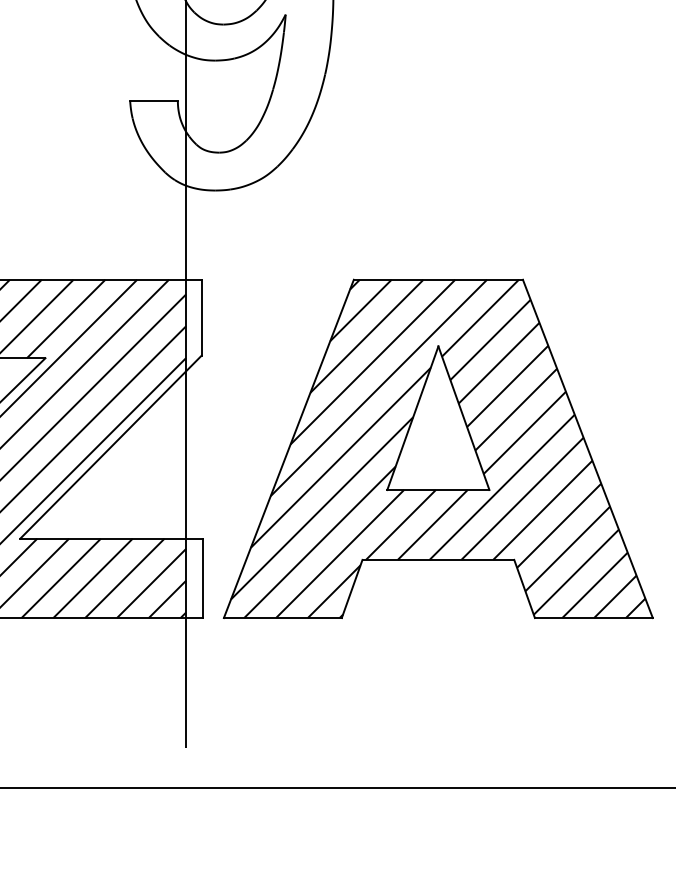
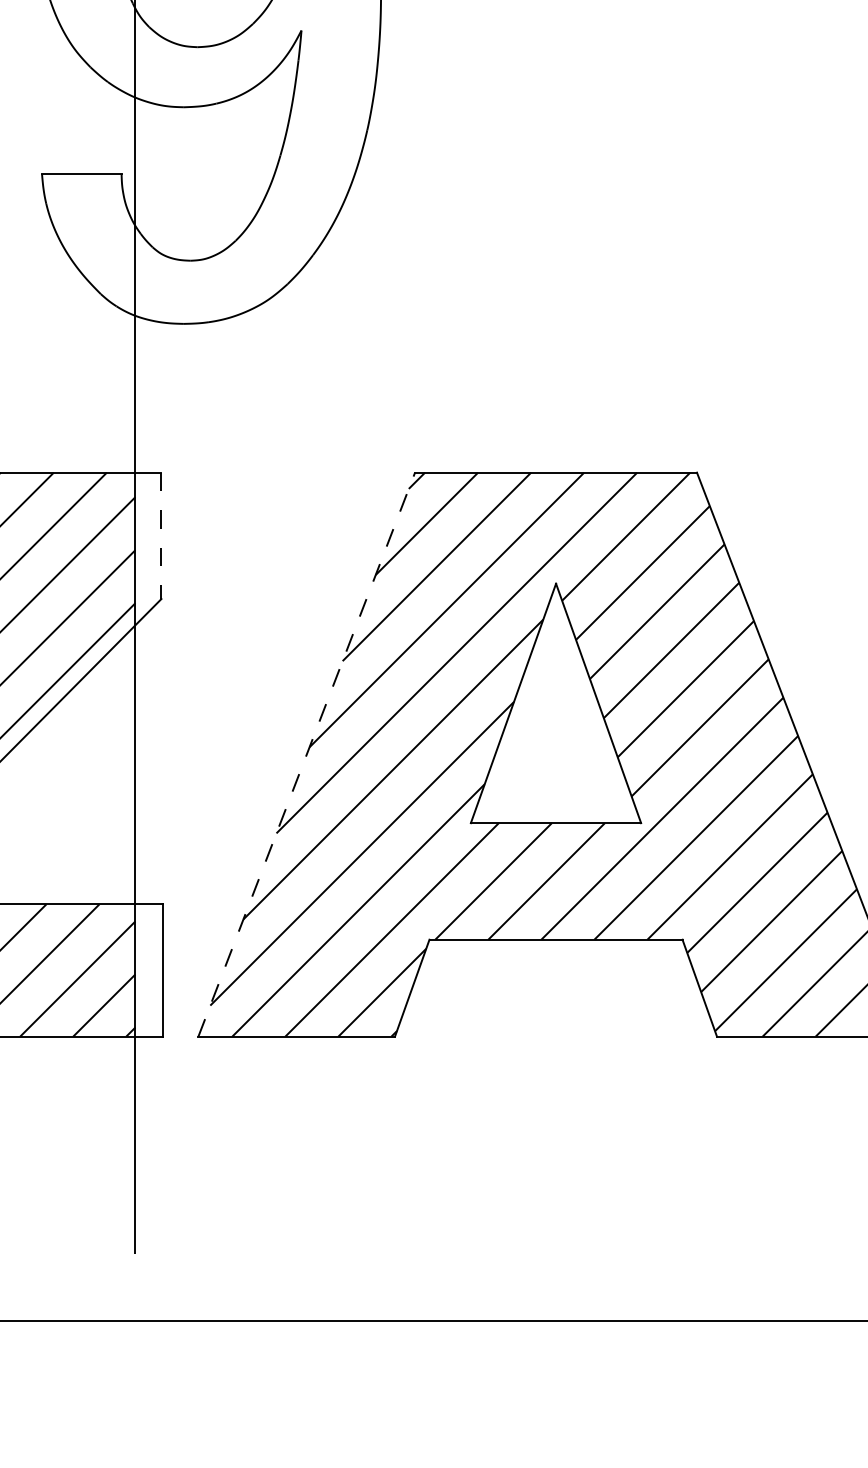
line: (201, 317) -> (161, 535), solid -> dashed
line: (289, 448) -> (307, 753), solid -> dashed

